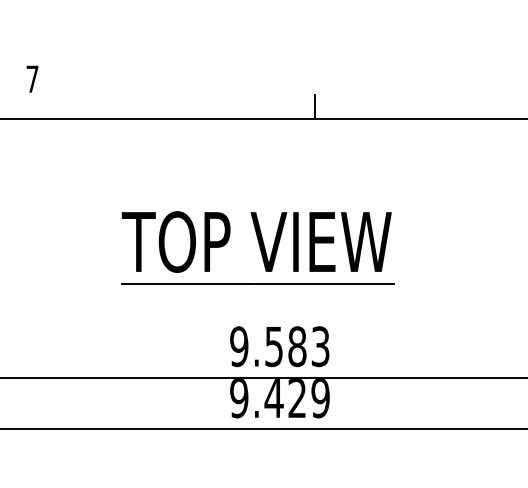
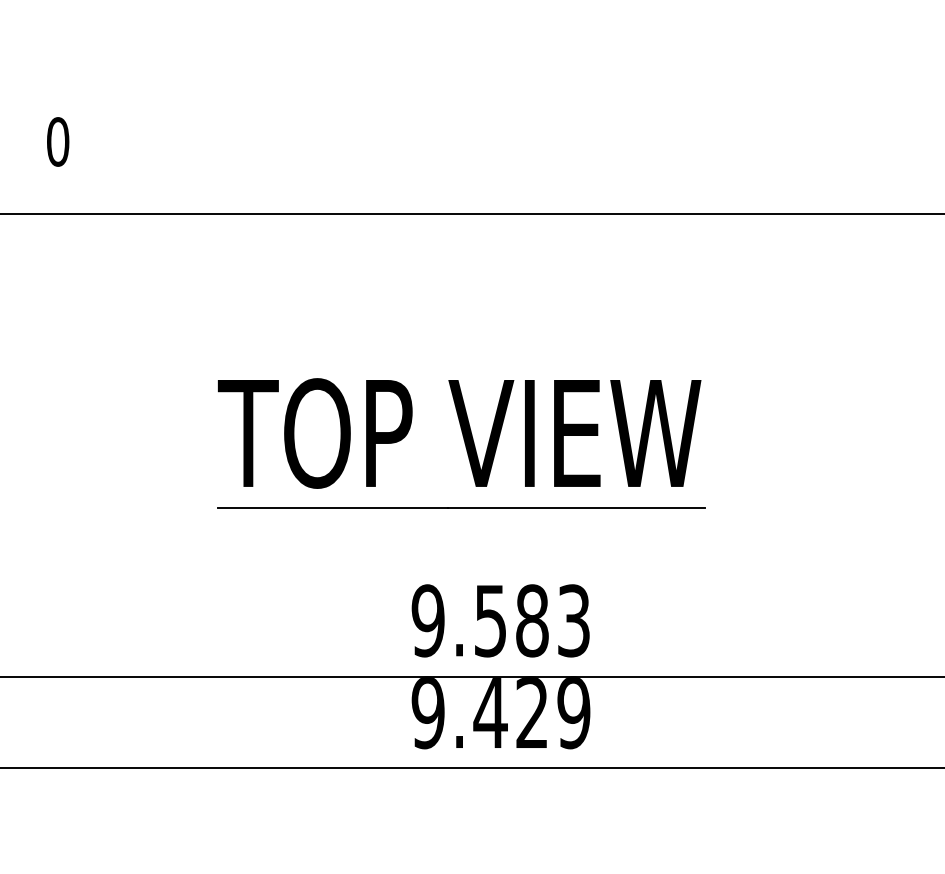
text: (32, 79) -> (57, 142), 7 -> 0
line: (314, 106) -> (562, 190), removed

